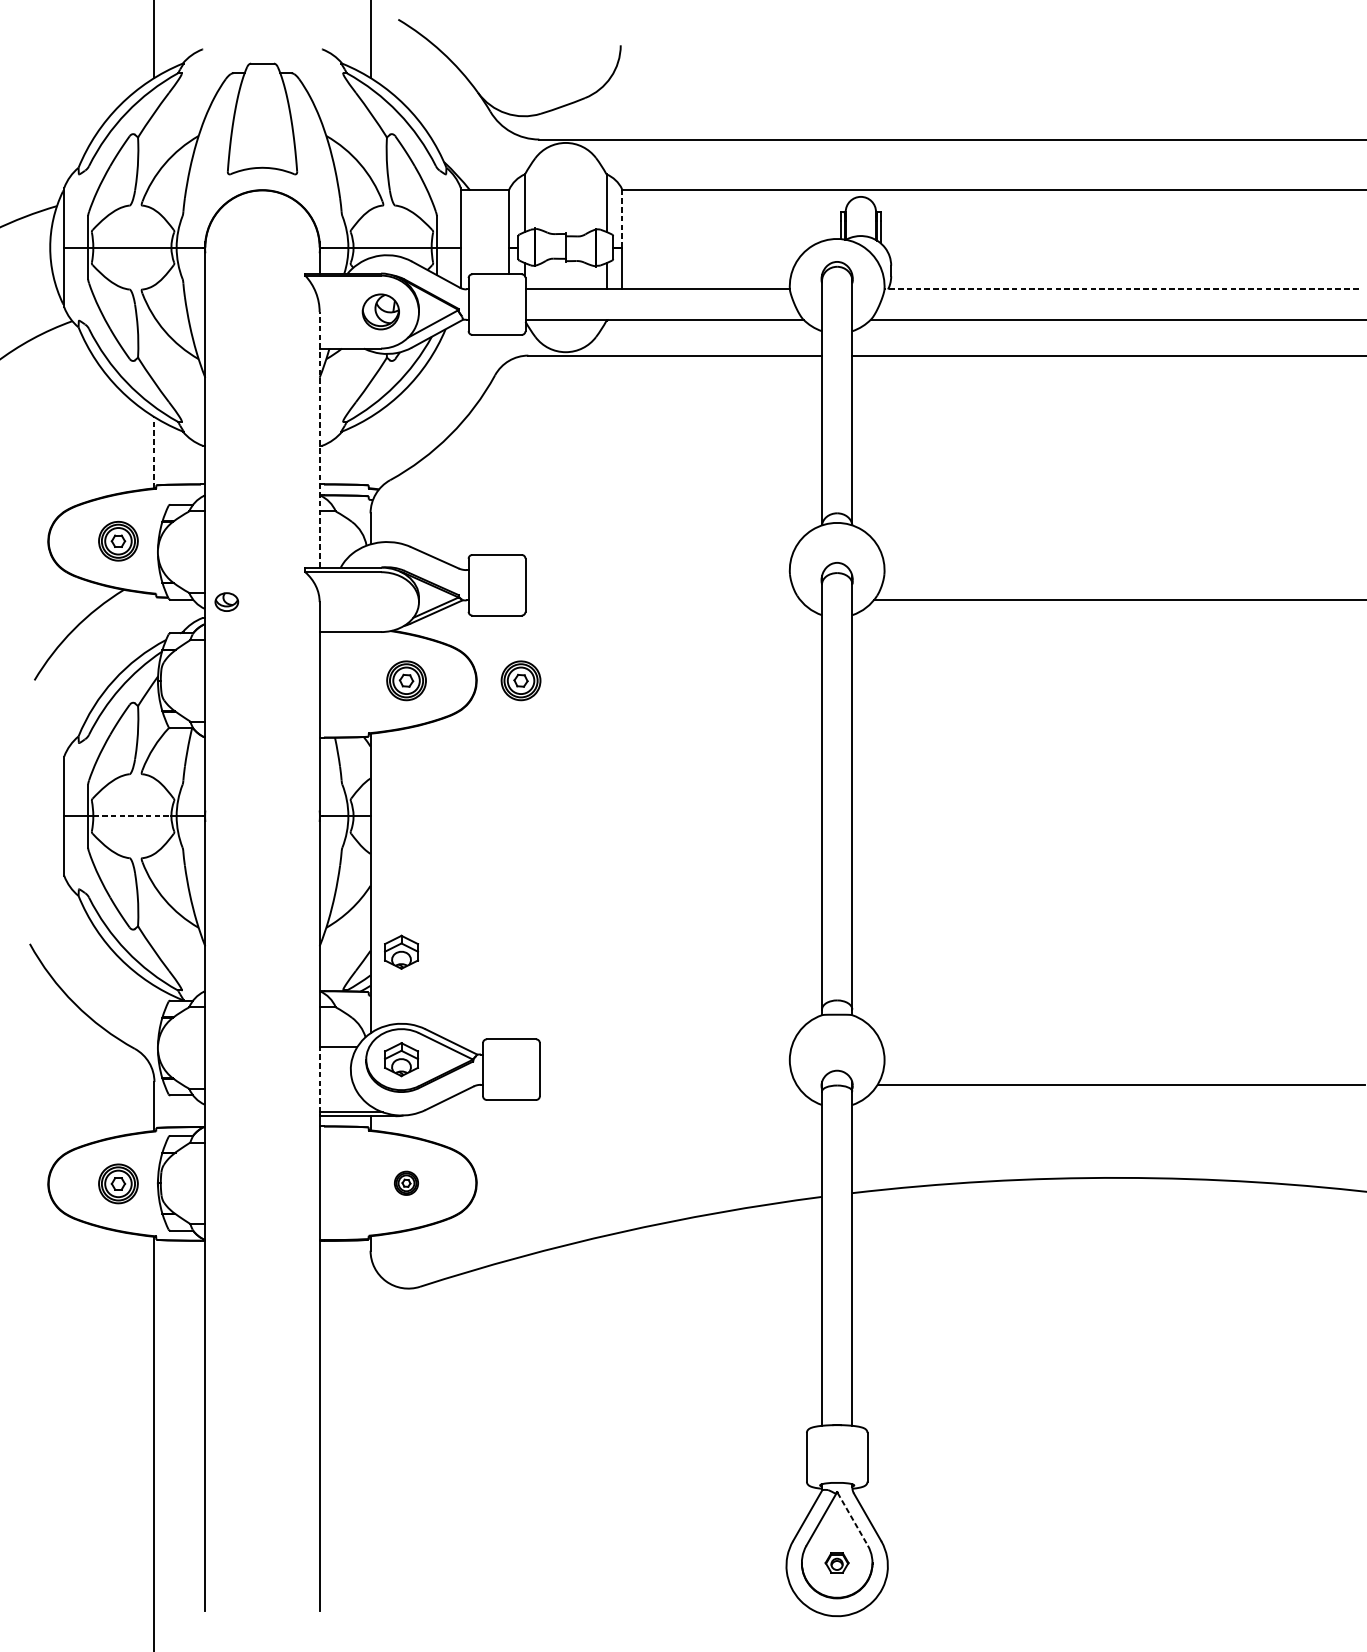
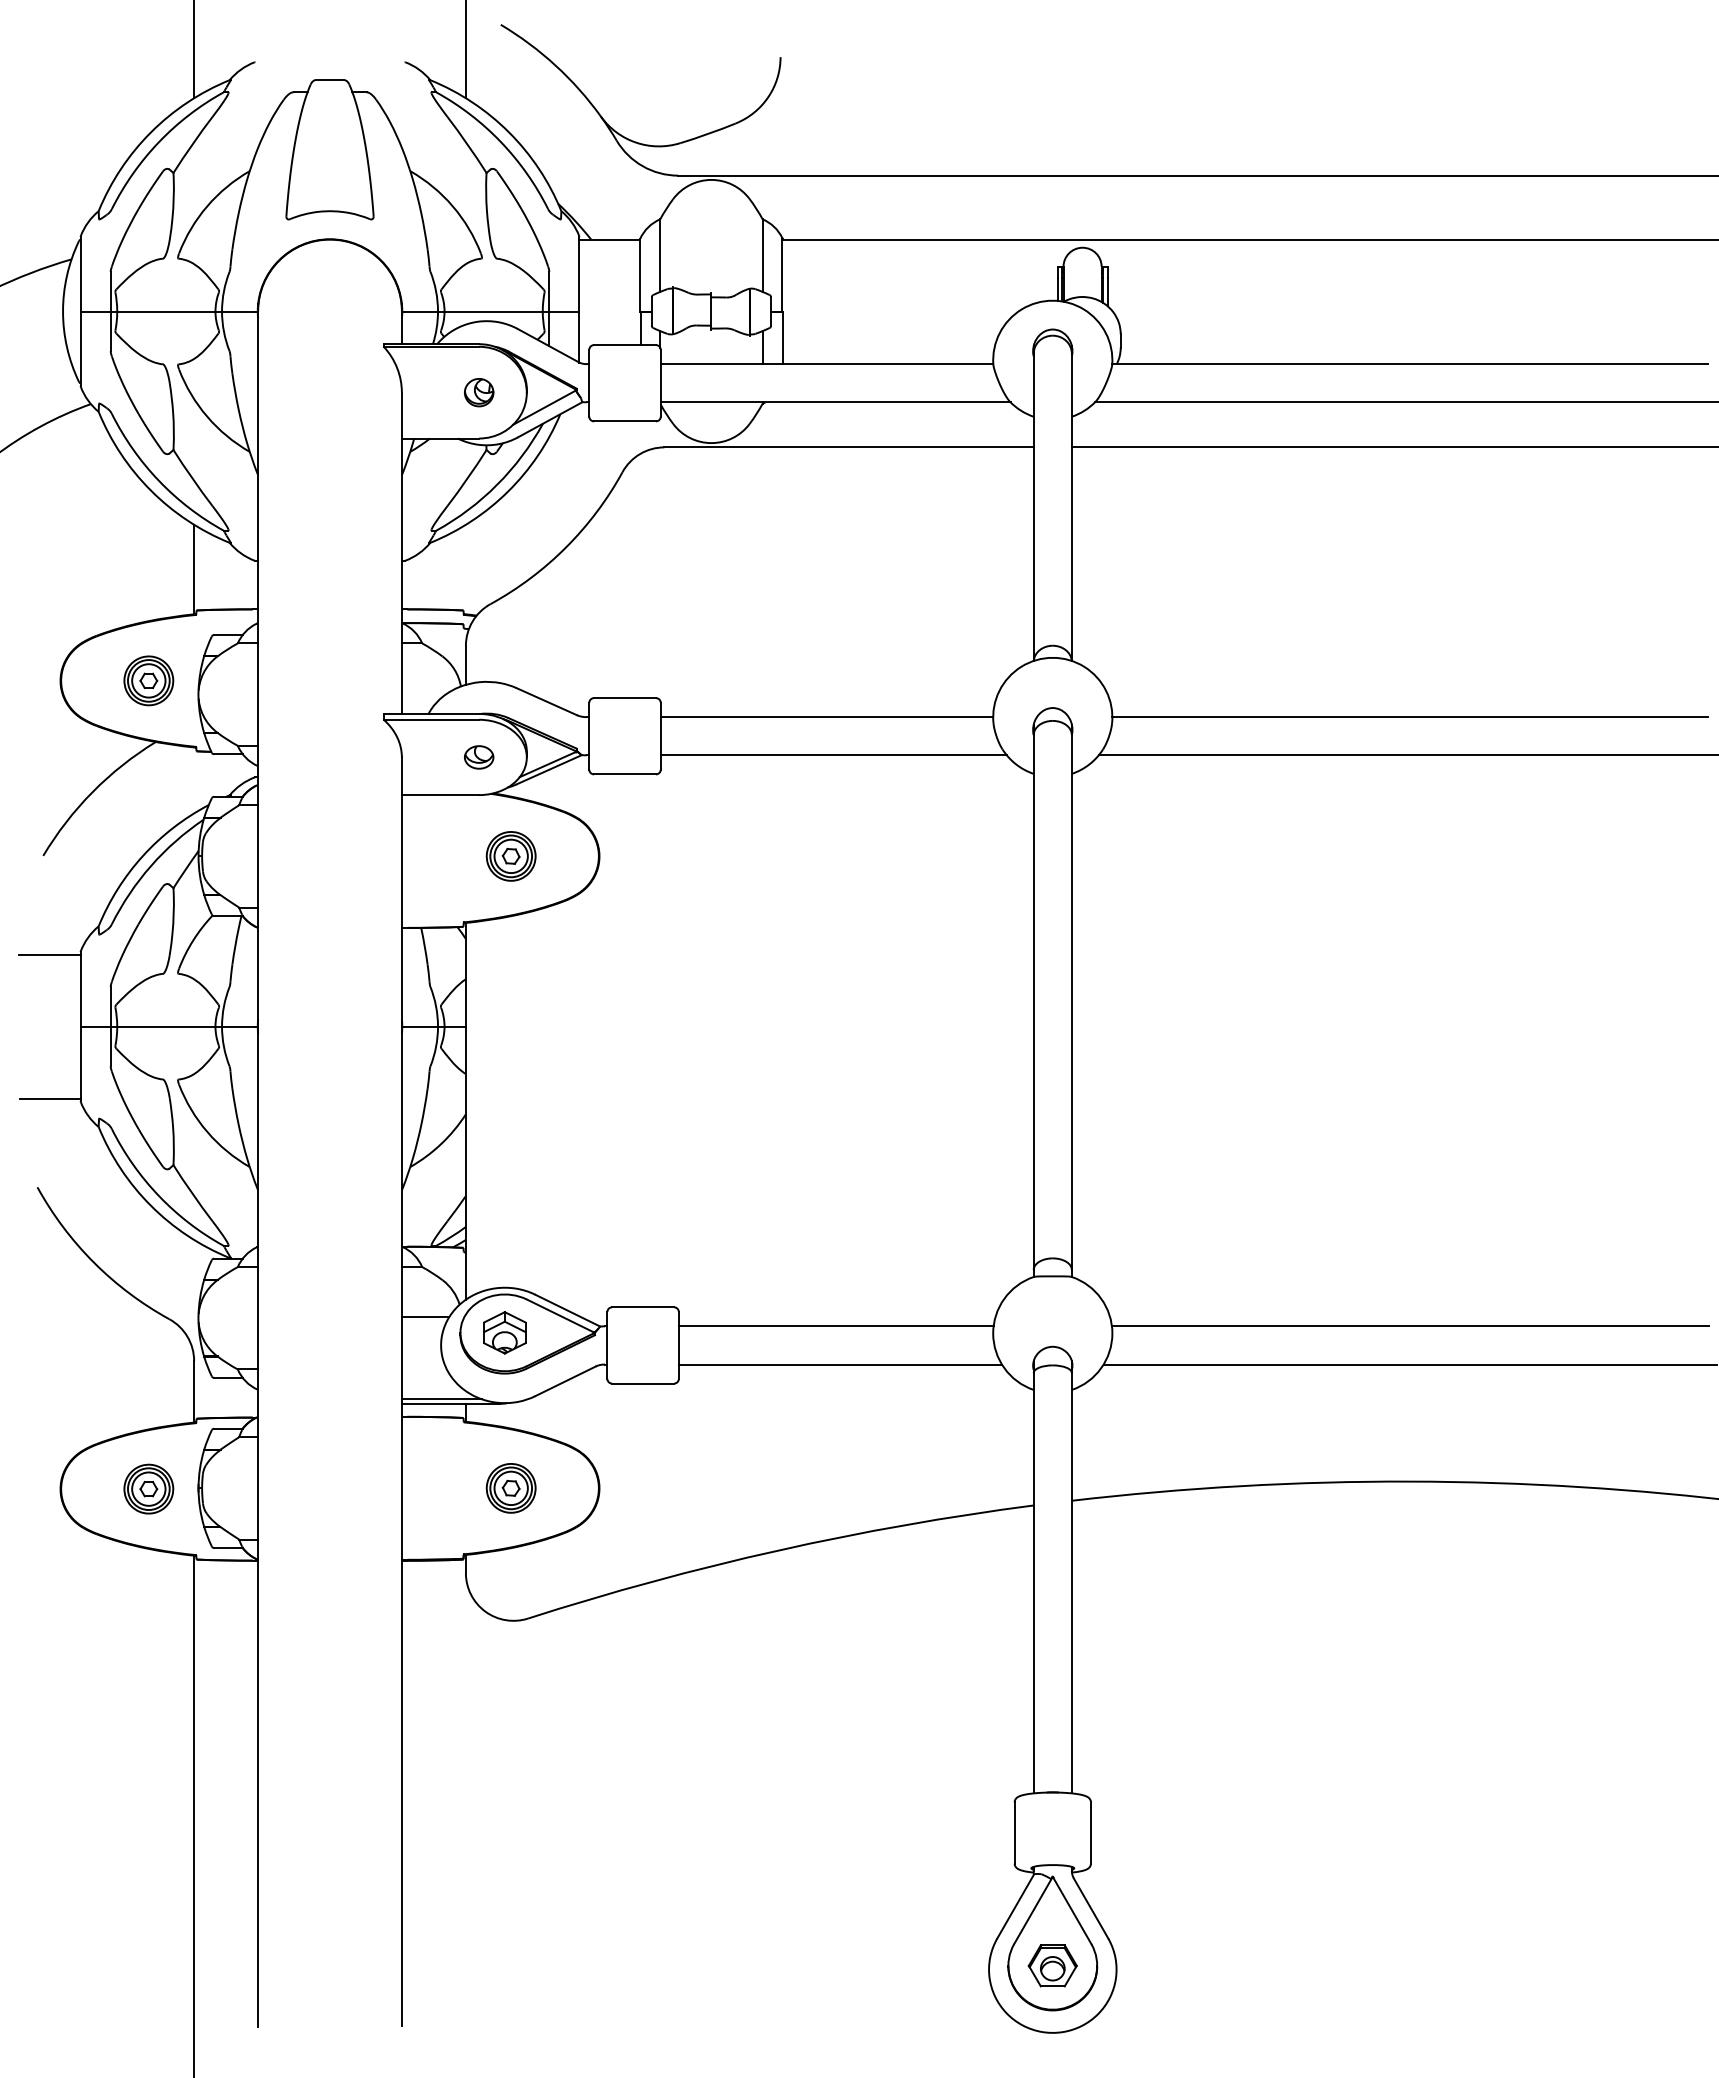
line: (622, 218) -> (782, 274), dashed -> solid
line: (1120, 289) -> (1409, 364), dashed -> solid
part: (381, 311) -> (479, 392), size x0.62
line: (319, 439) -> (401, 553), dashed -> solid
line: (154, 452) -> (194, 569), dashed -> solid
line: (657, 570) -> (826, 717), added
line: (1121, 570) -> (1410, 717), added
line: (662, 600) -> (833, 755), added
part: (227, 602) -> (479, 757), moved
part: (520, 680) -> (654, 856), removed
line: (39, 758) -> (49, 954), added
line: (132, 816) -> (166, 1026), dashed -> solid
line: (39, 873) -> (49, 1098), added
part: (401, 952) -> (504, 1197), removed
line: (664, 1054) -> (835, 1326), added
line: (1120, 1054) -> (1409, 1326), added
line: (319, 1079) -> (401, 1357), dashed -> solid
line: (667, 1084) -> (839, 1364), added
part: (406, 1183) -> (510, 1488), size x1.67
line: (852, 1519) -> (1072, 1911), dashed -> solid
part: (836, 1562) -> (1052, 1965), size x1.67

